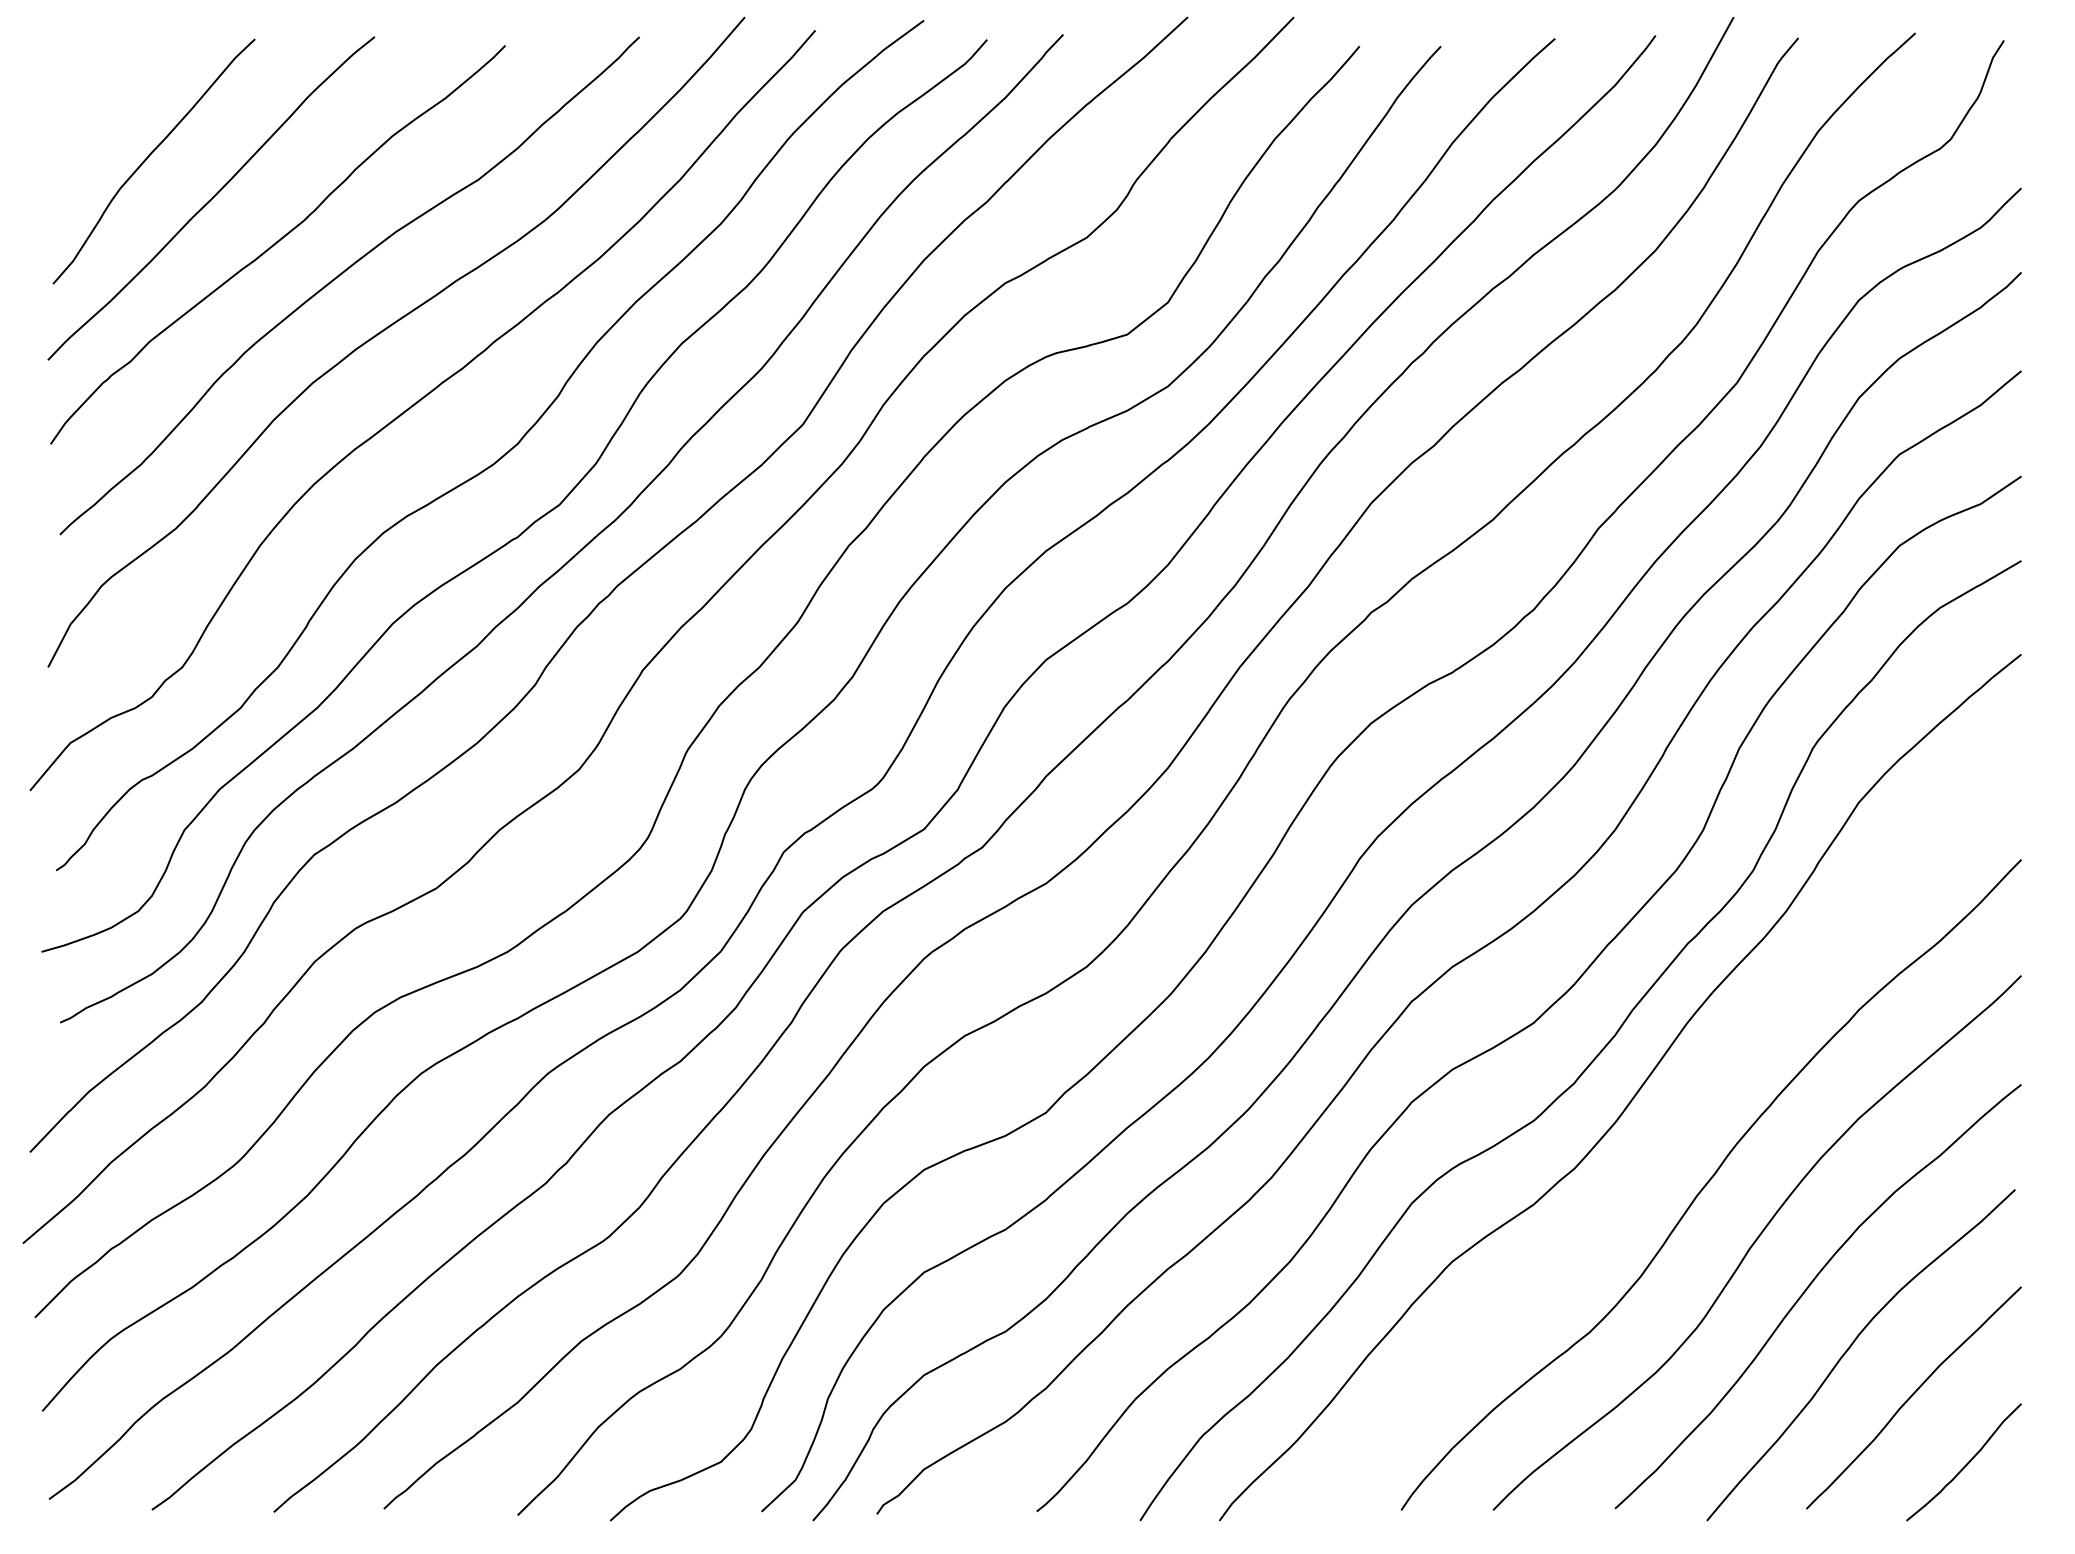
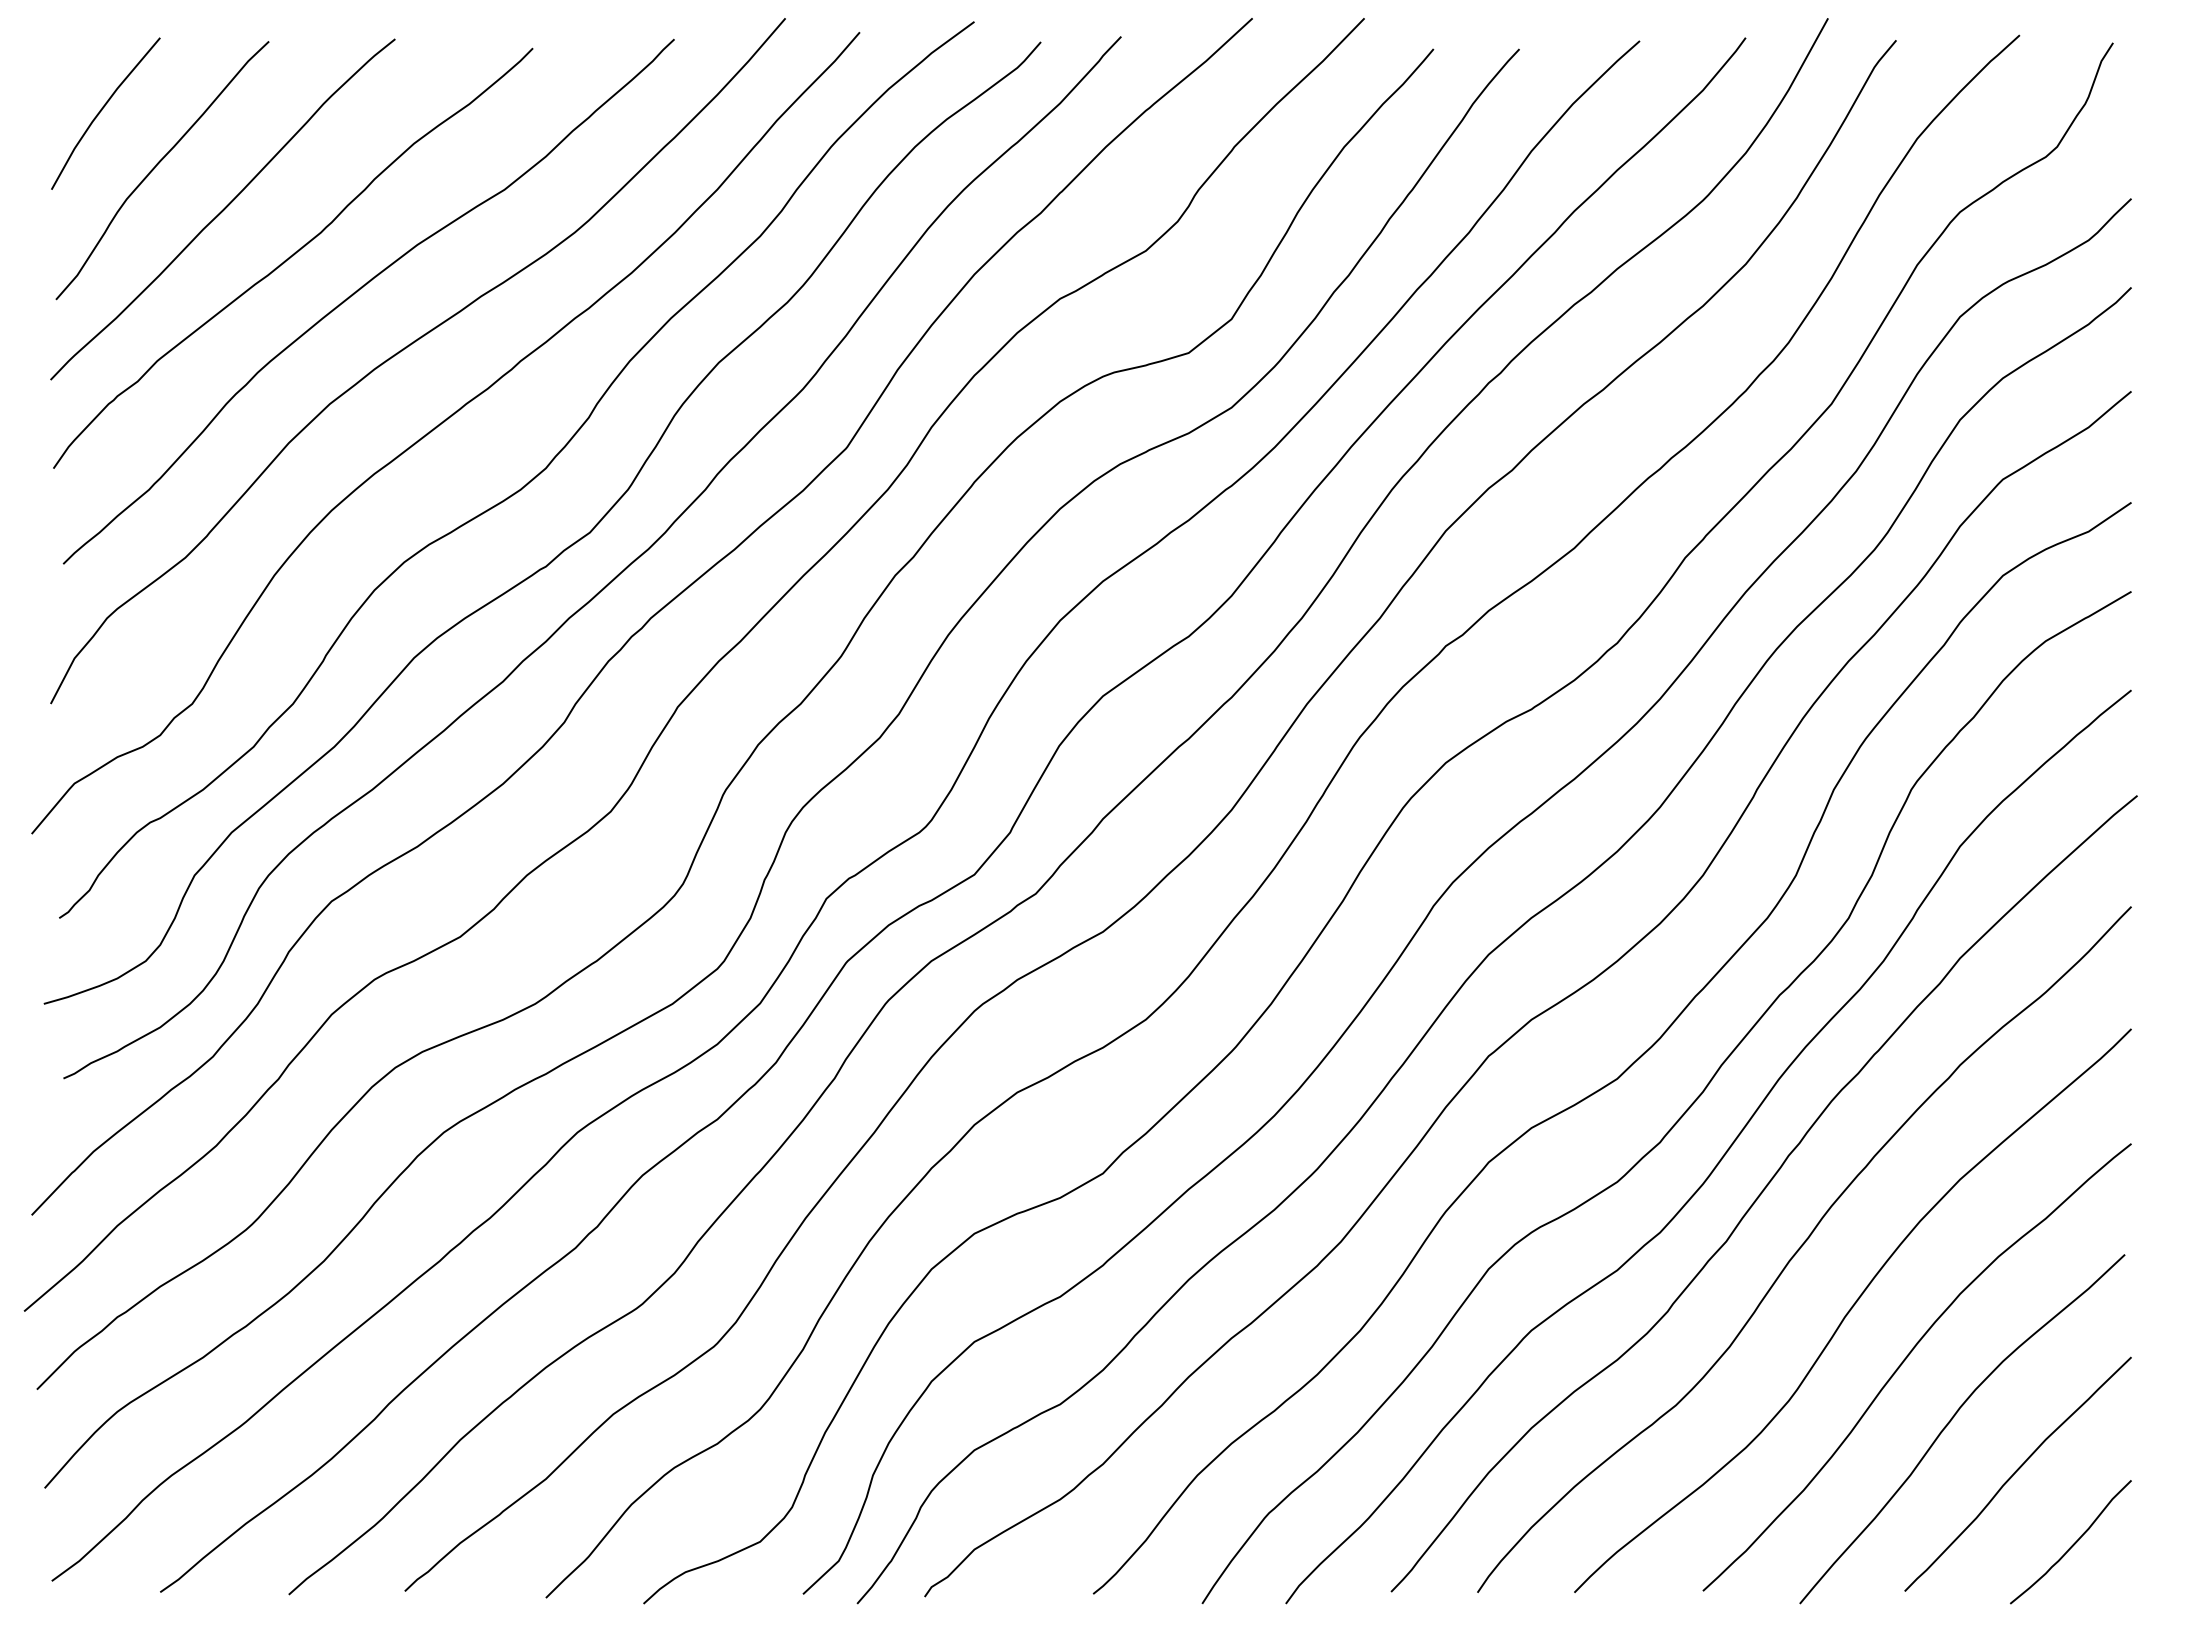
line: (97, 104) -> (102, 110), added
curve: (1671, 1131) -> (1762, 1193), added

